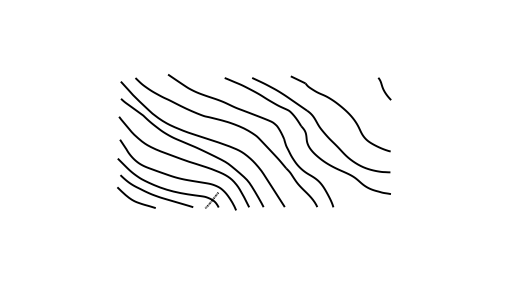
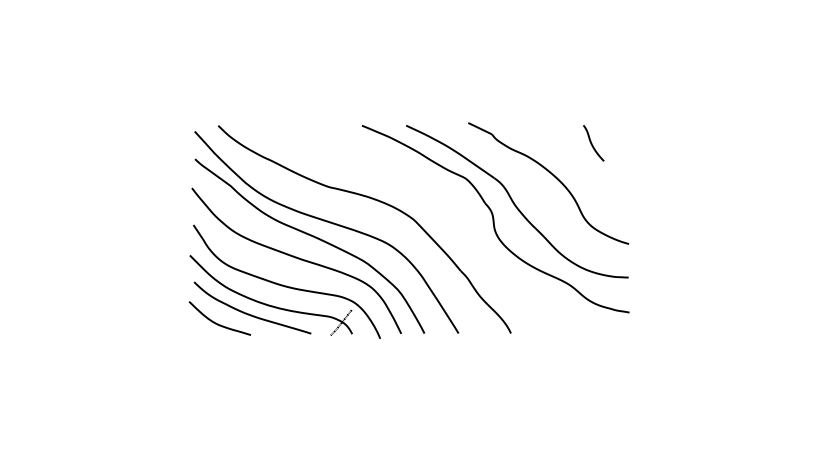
curve: (383, 88) -> (591, 142), moved
part: (260, 118) -> (419, 190), removed

